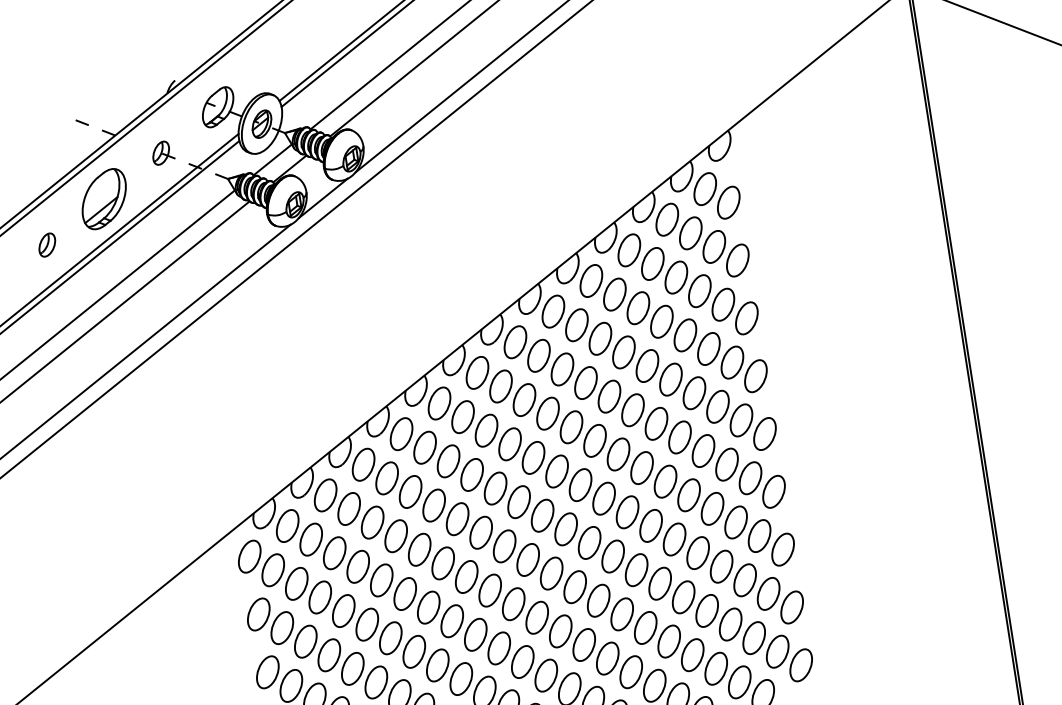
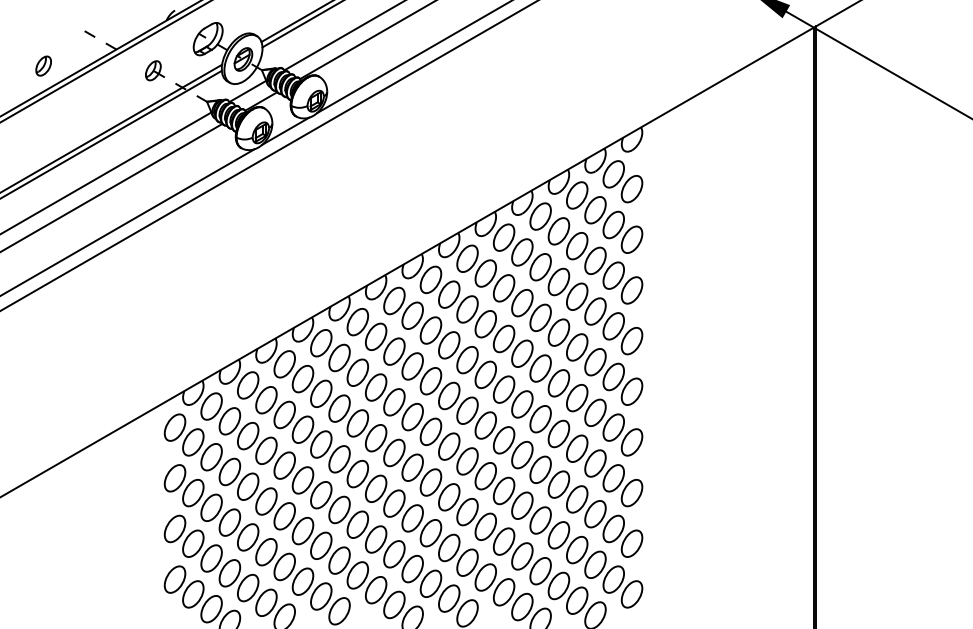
part: (104, 198) -> (98, 101), removed
part: (46, 244) -> (43, 65), moved

